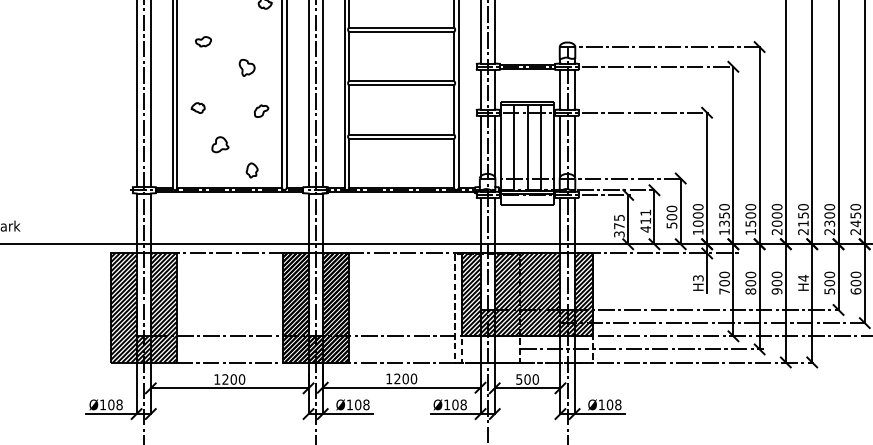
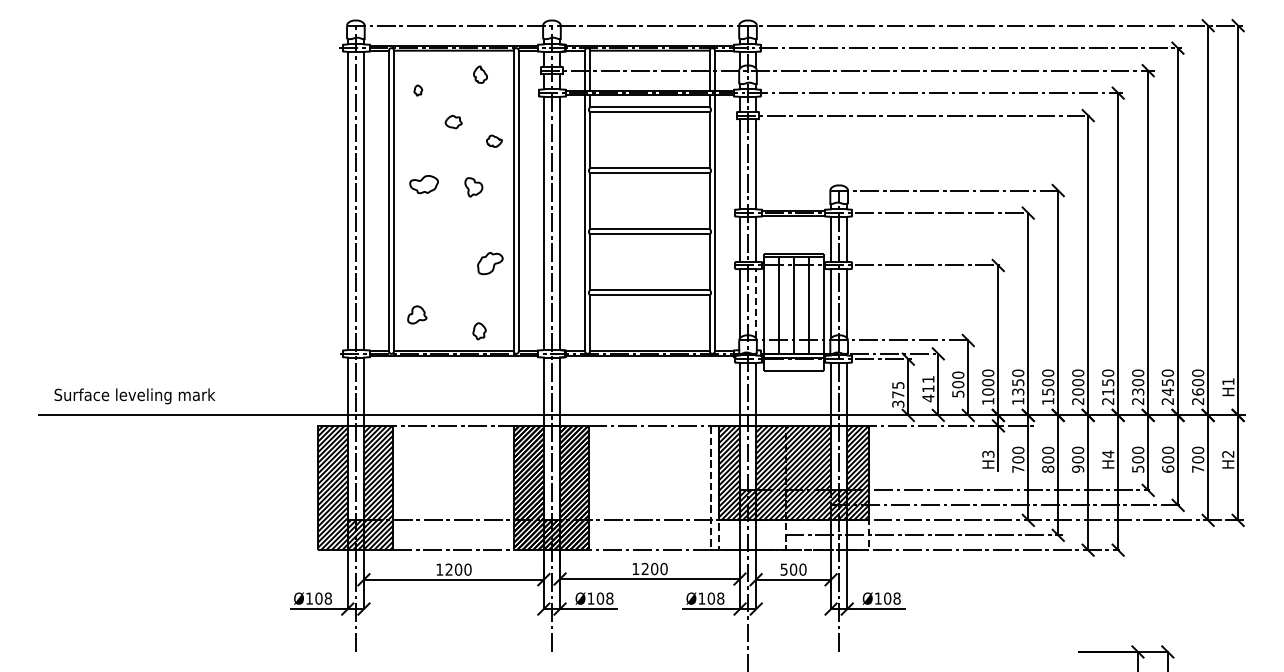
part: (203, 41) -> (423, 184), size x1.6
part: (246, 68) -> (473, 187), moved
curve: (198, 104) -> (418, 256), removed
part: (260, 111) -> (489, 263), size x1.6
part: (220, 144) -> (417, 314), moved
line: (495, 146) -> (756, 303), solid -> dashed

